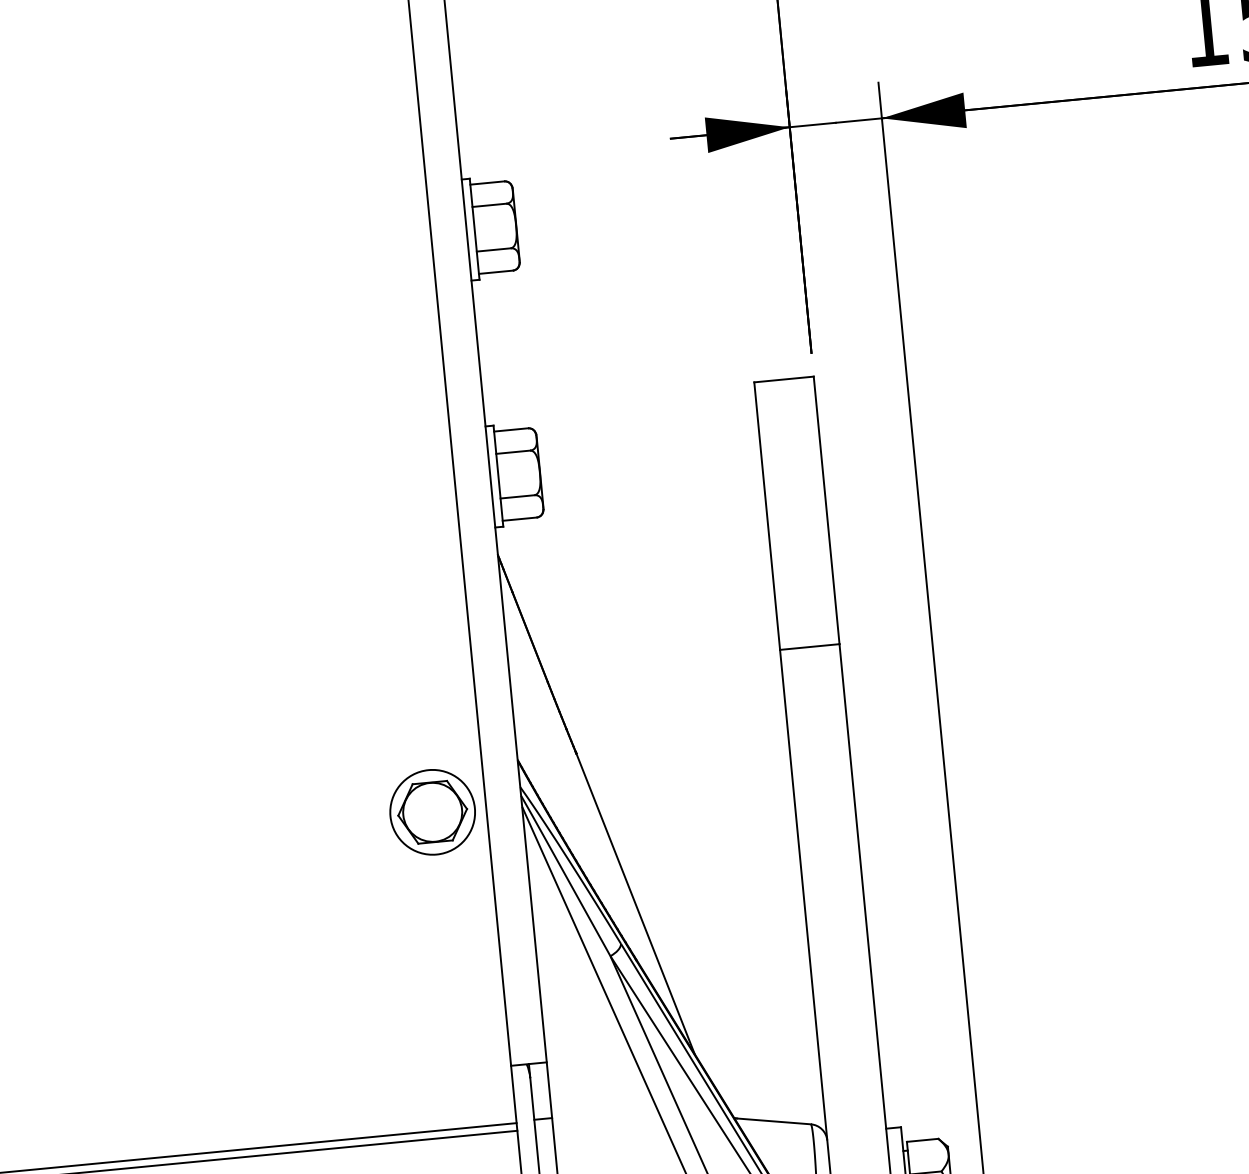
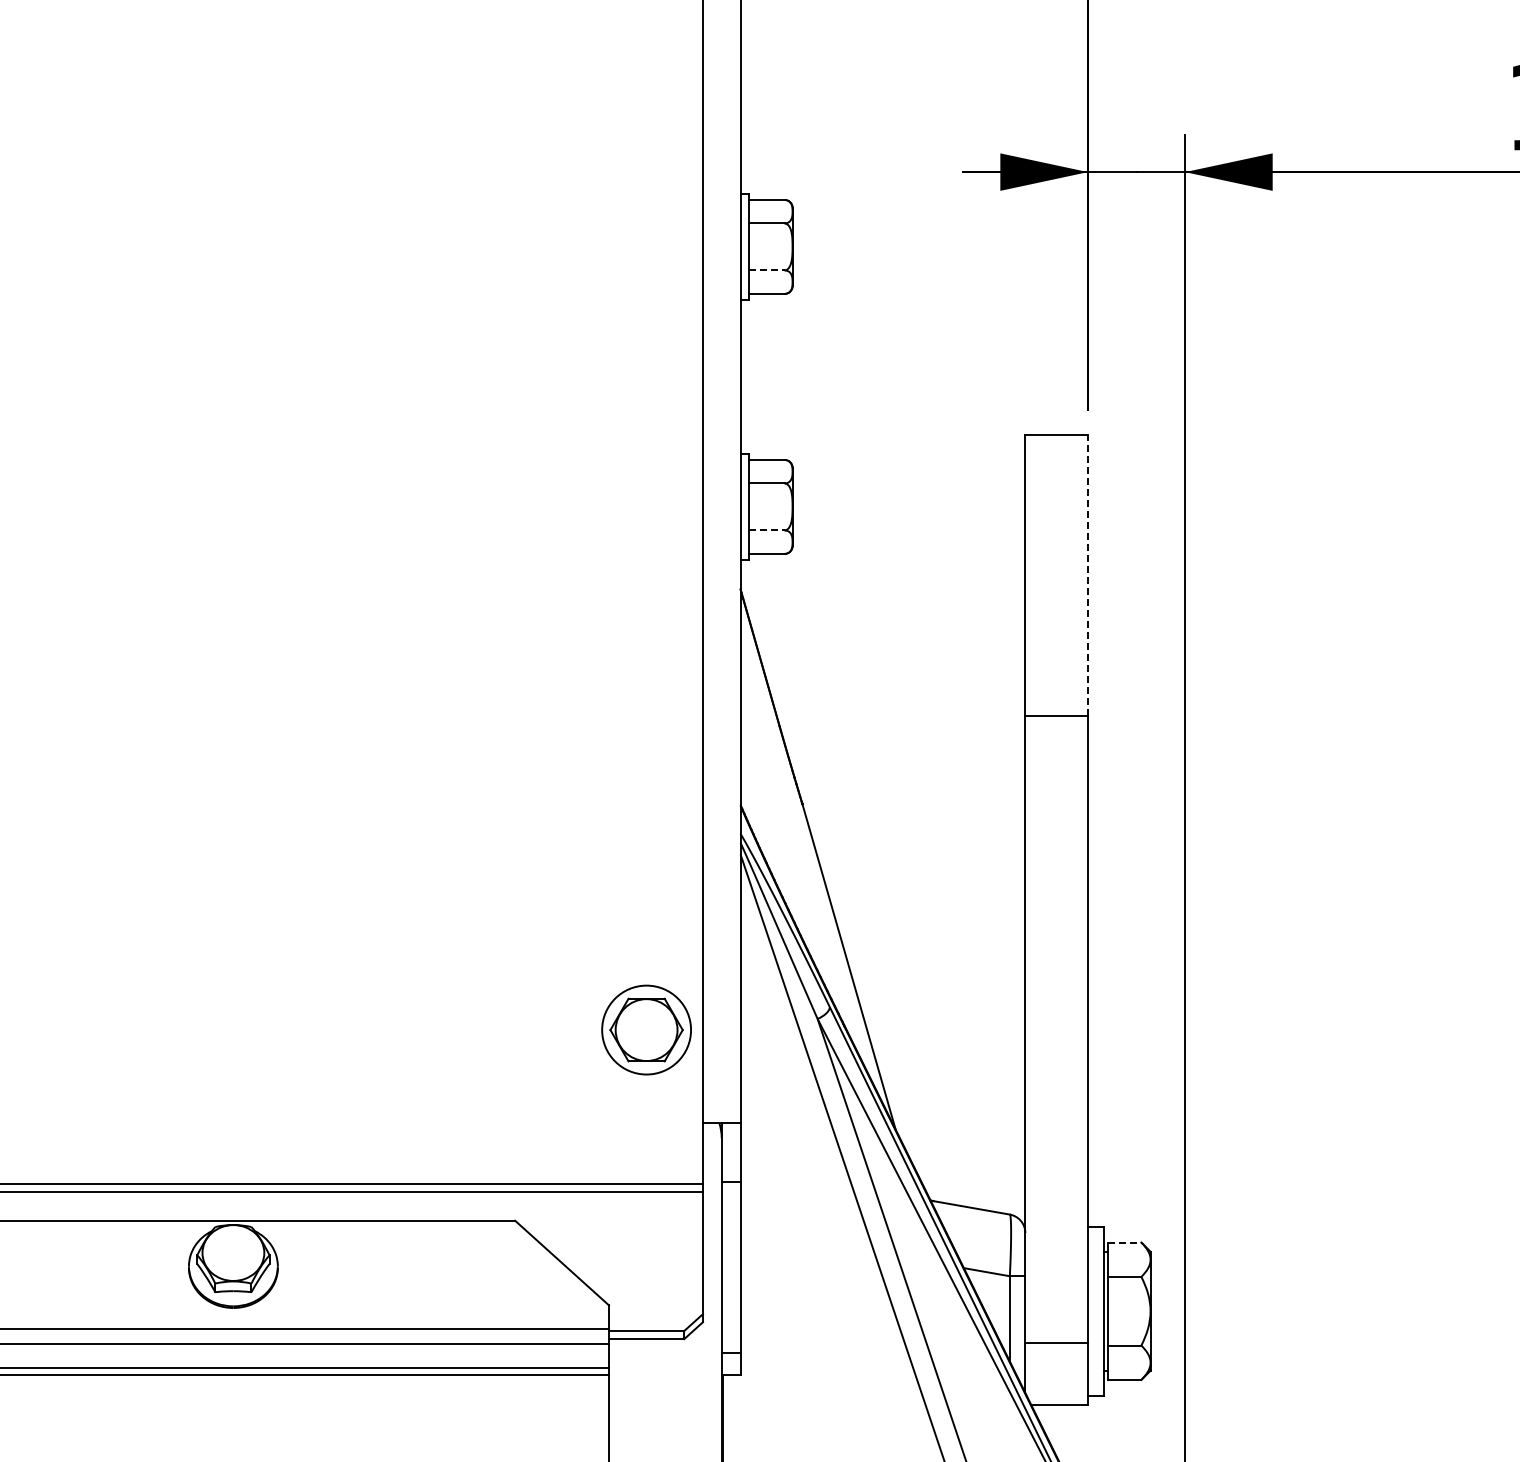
line: (493, 250) -> (766, 270), solid -> dashed
line: (517, 496) -> (766, 530), solid -> dashed
line: (826, 510) -> (1087, 575), solid -> dashed
part: (432, 811) -> (646, 1029), moved
line: (922, 1140) -> (1124, 1242), solid -> dashed

